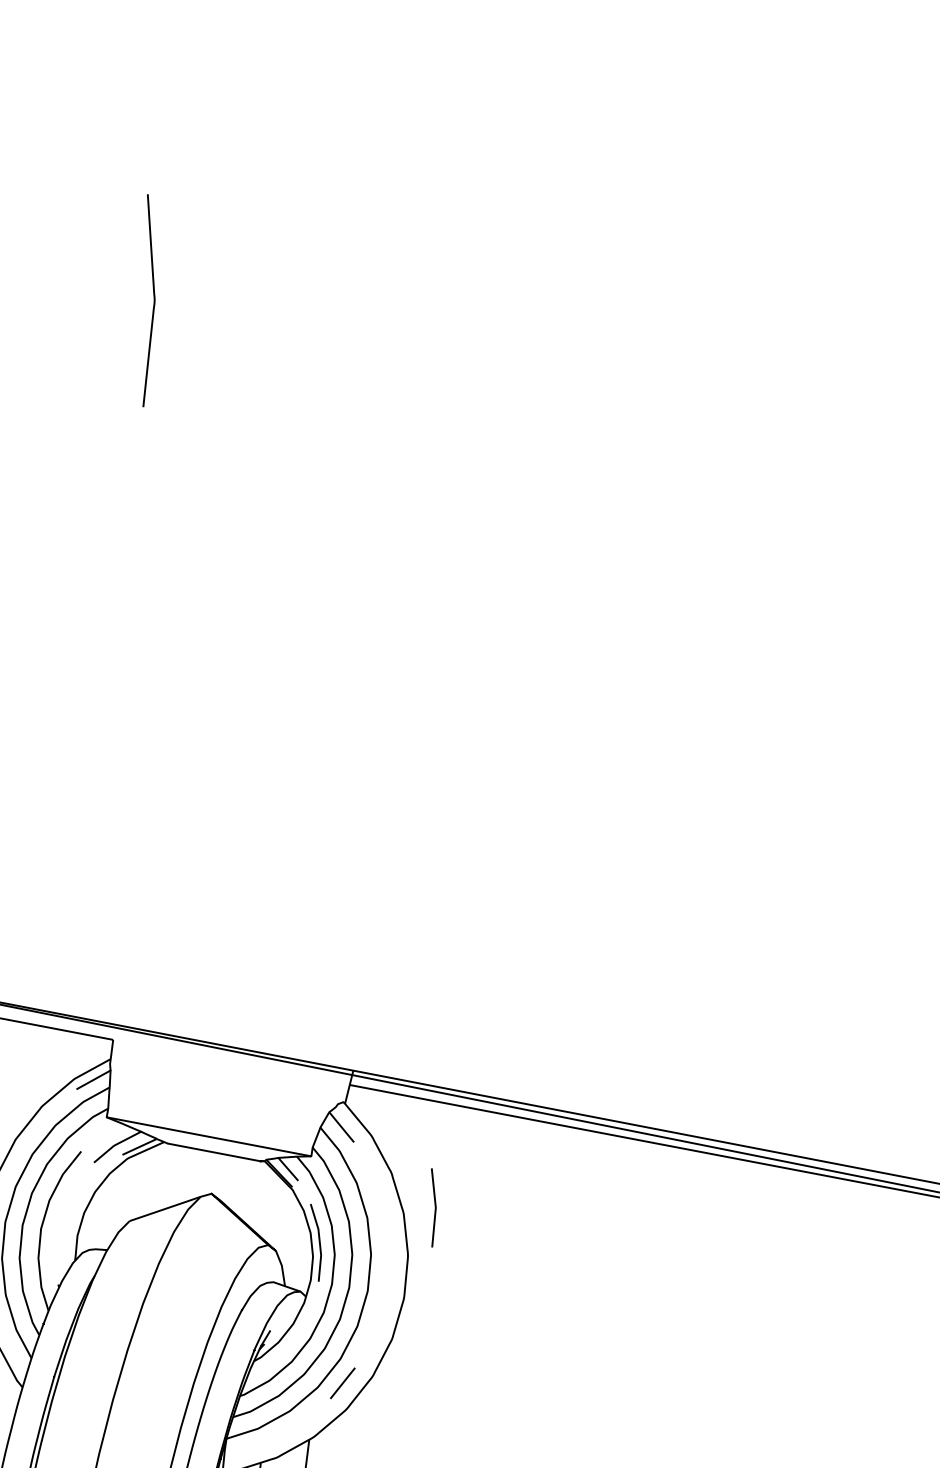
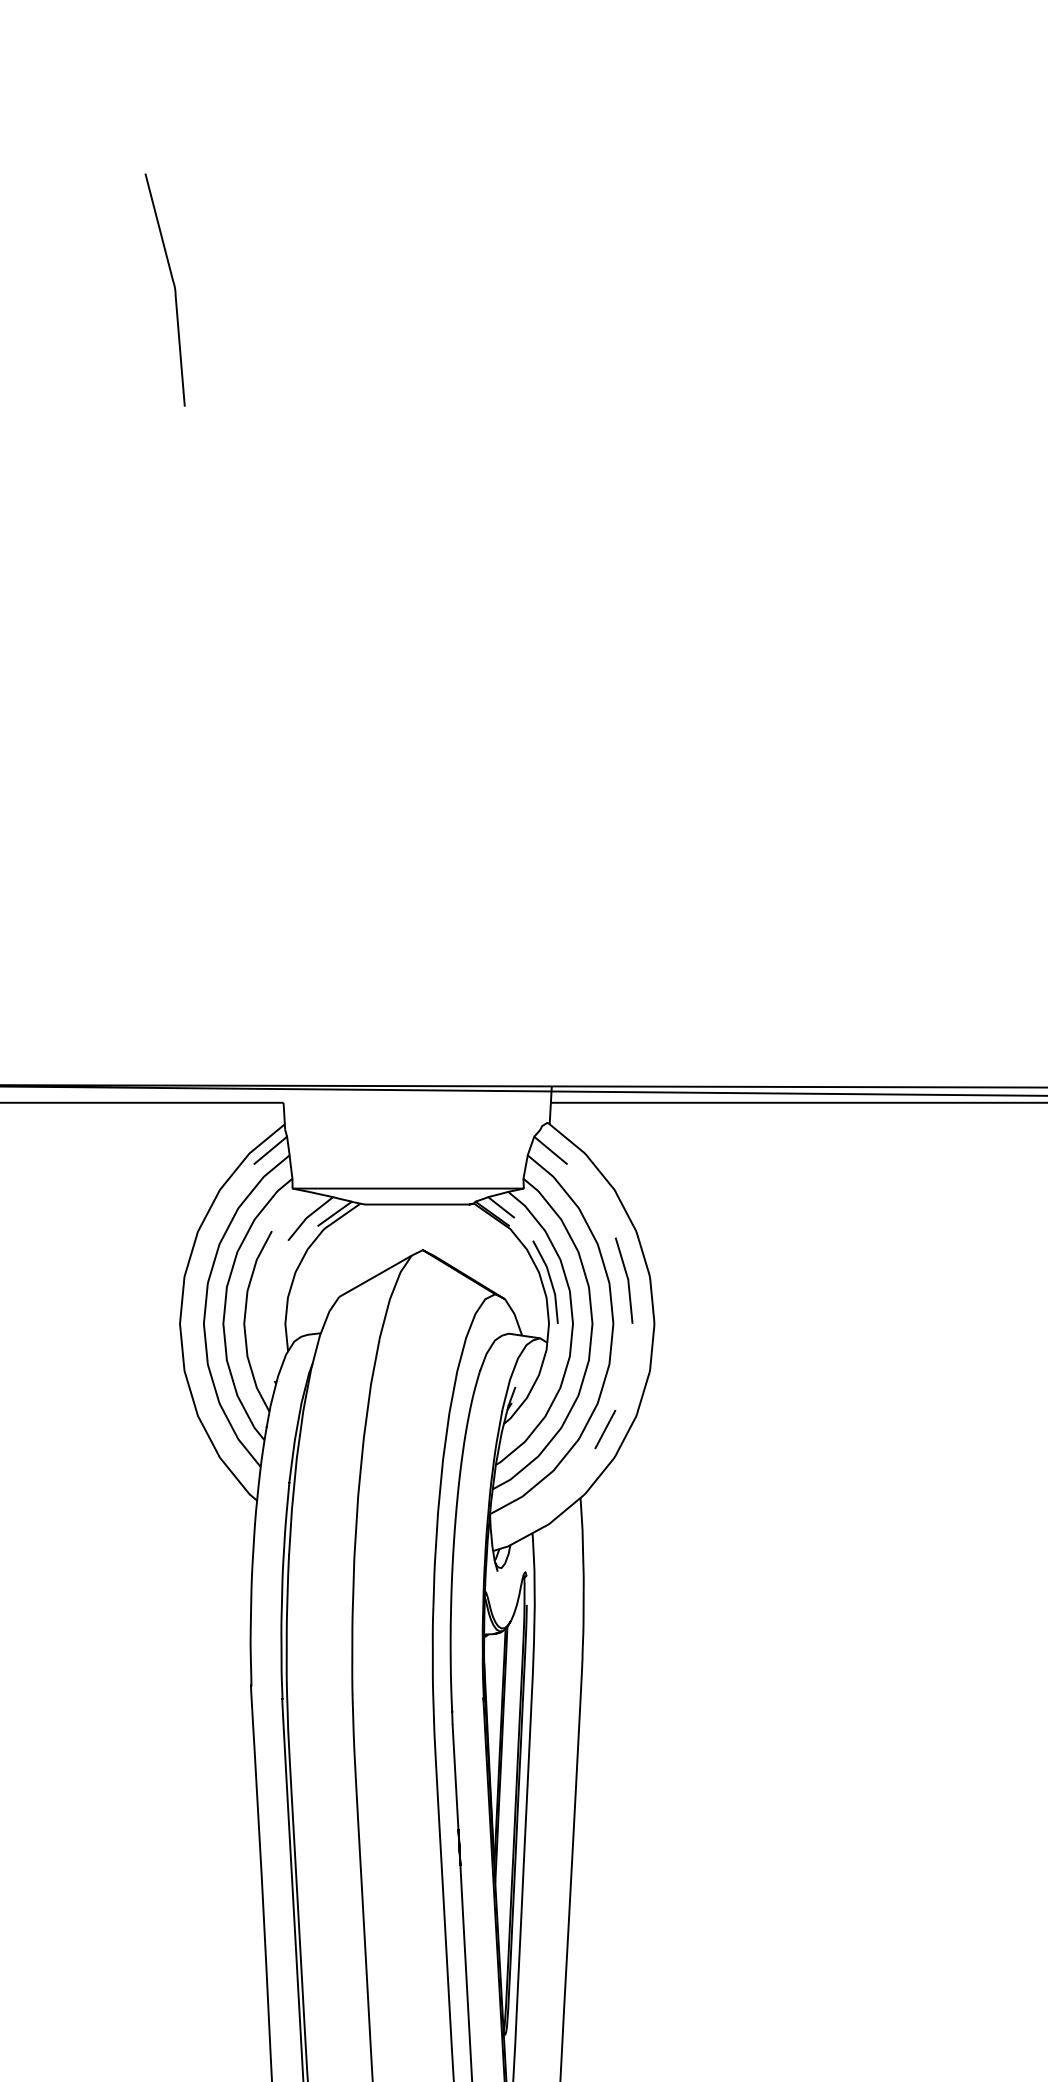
curve: (435, 1208) -> (627, 1280), moved

